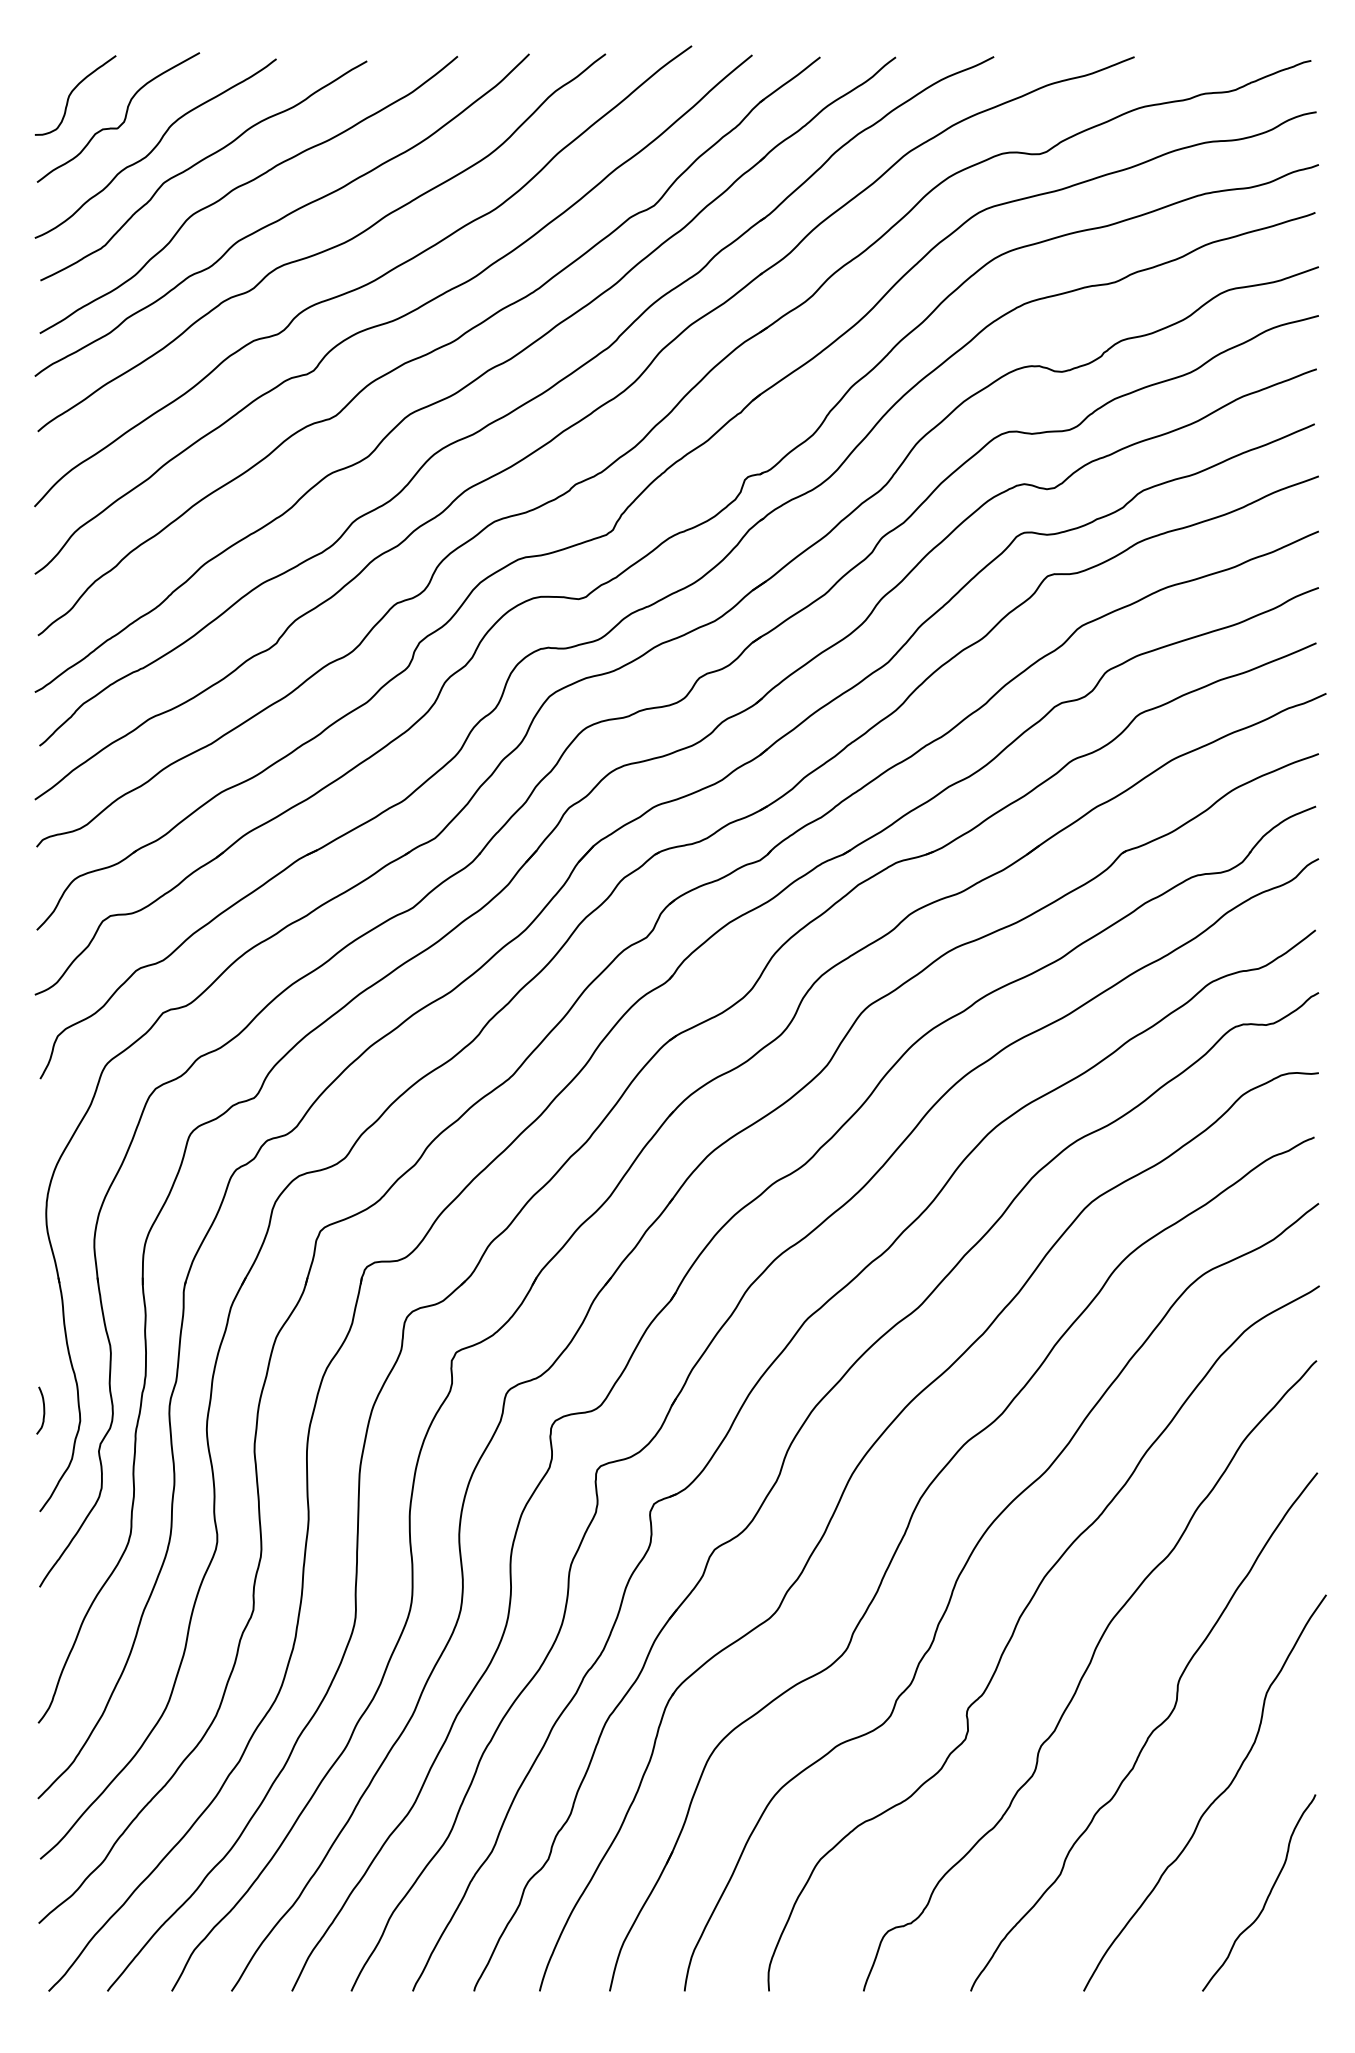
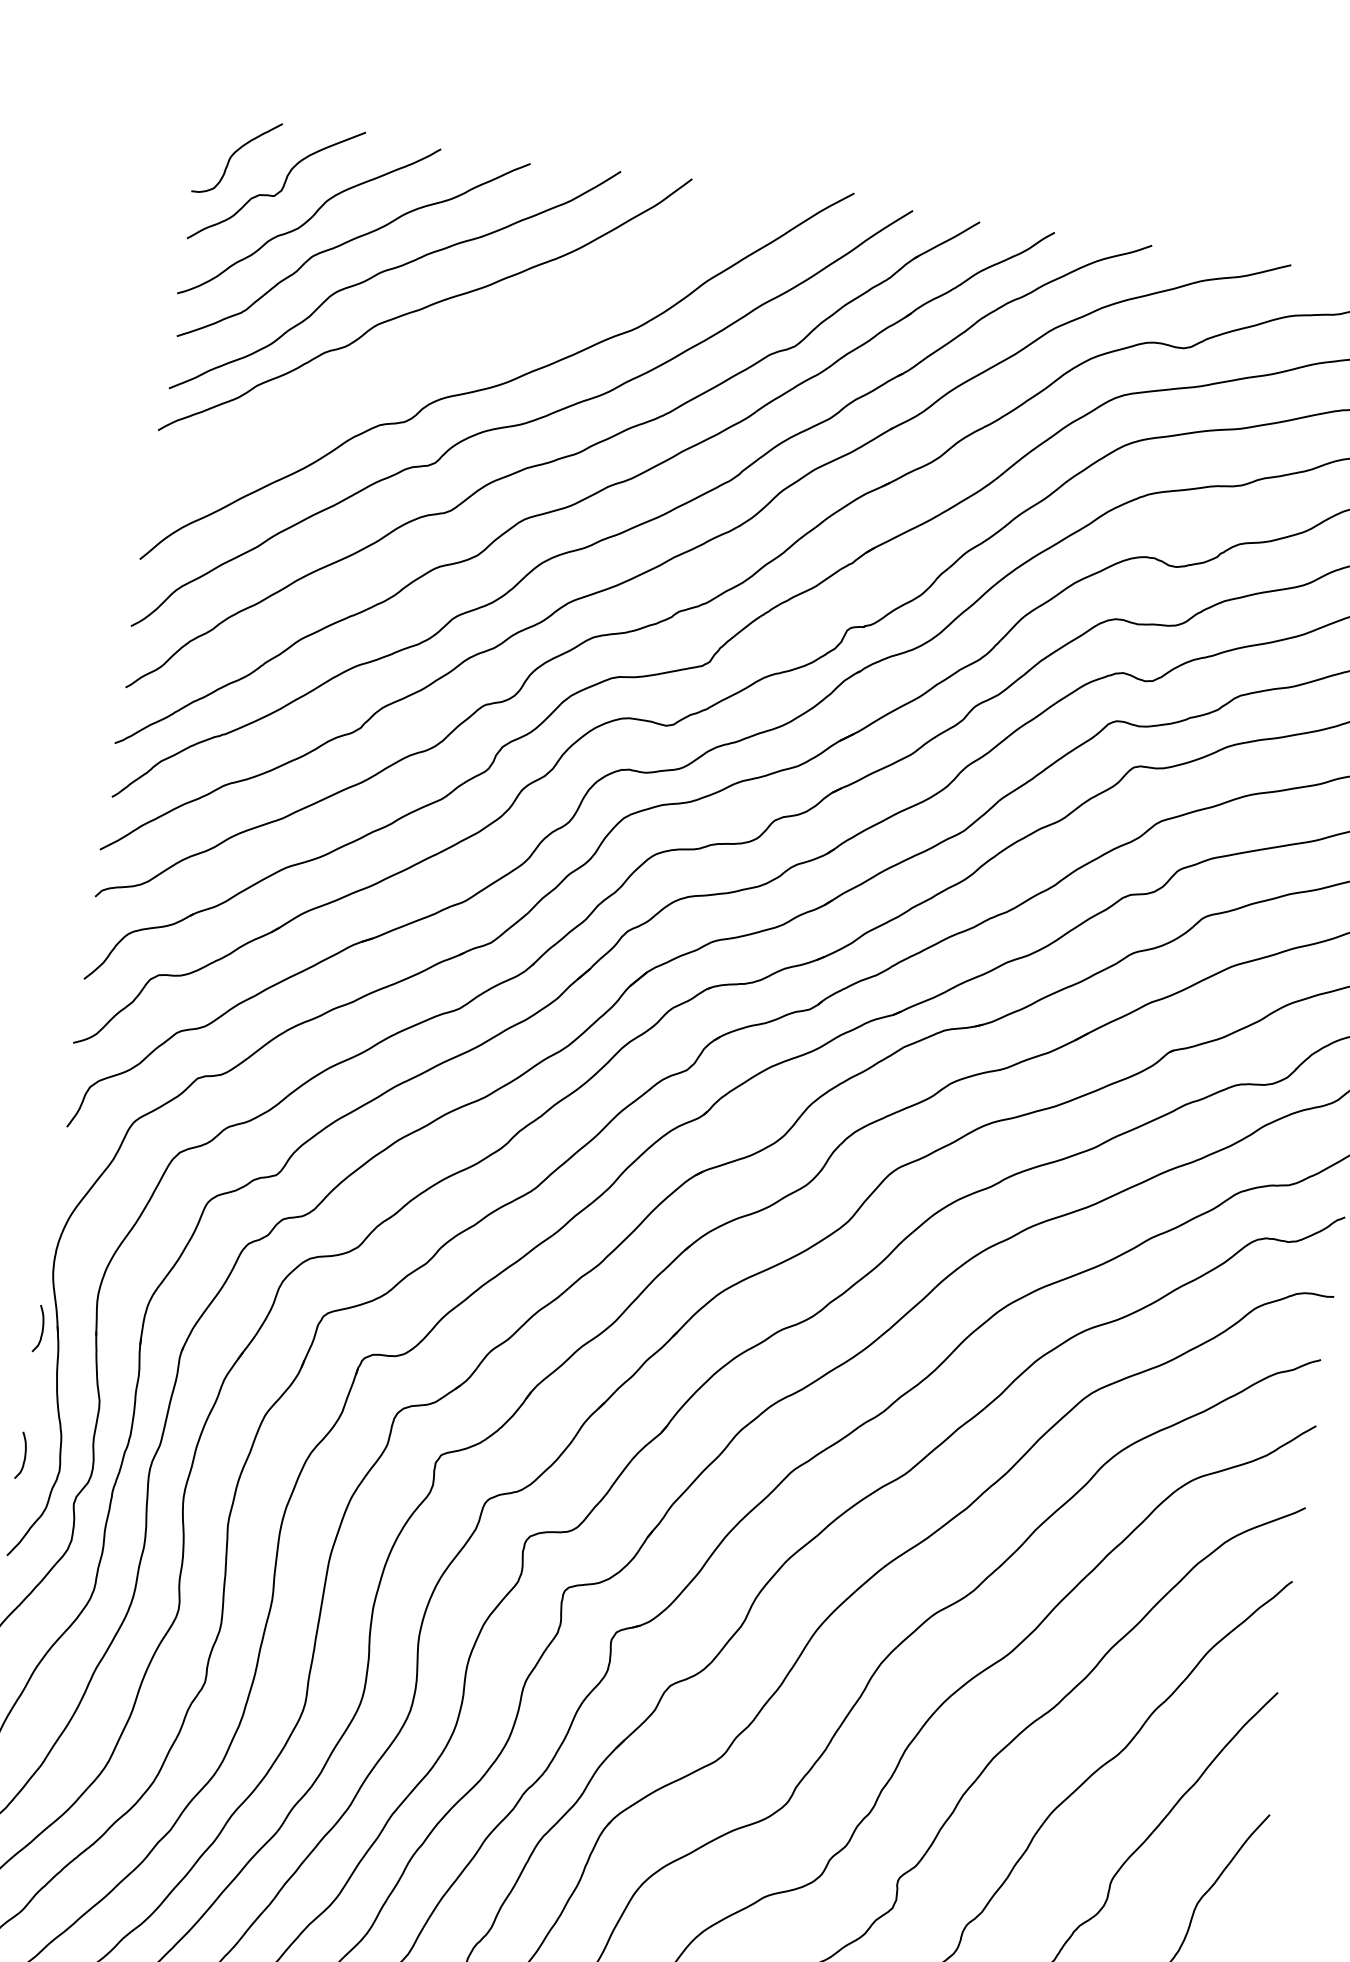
curve: (325, 249) -> (463, 344), removed
curve: (43, 1282) -> (42, 1329), added

